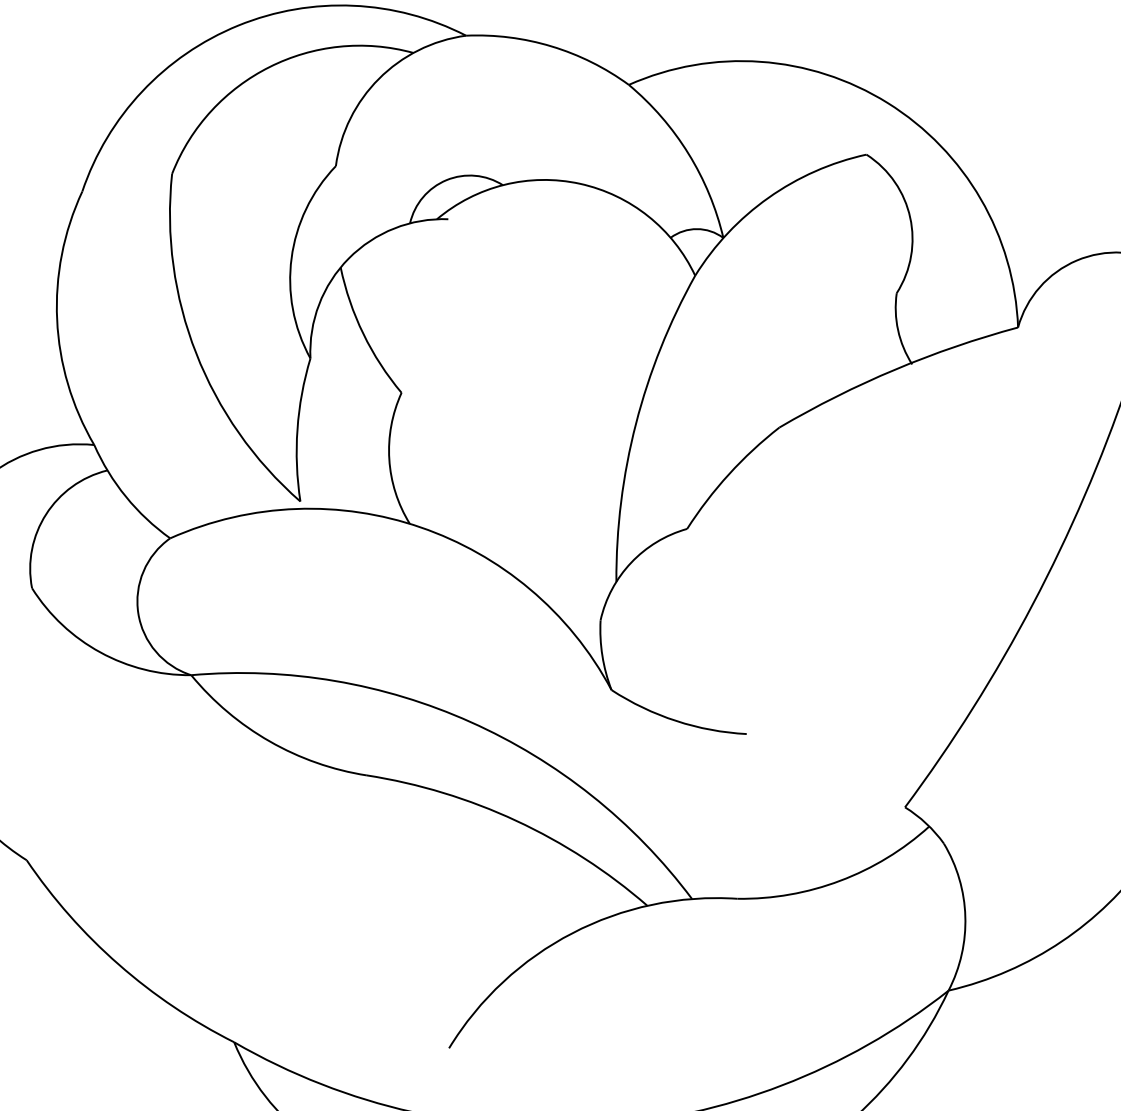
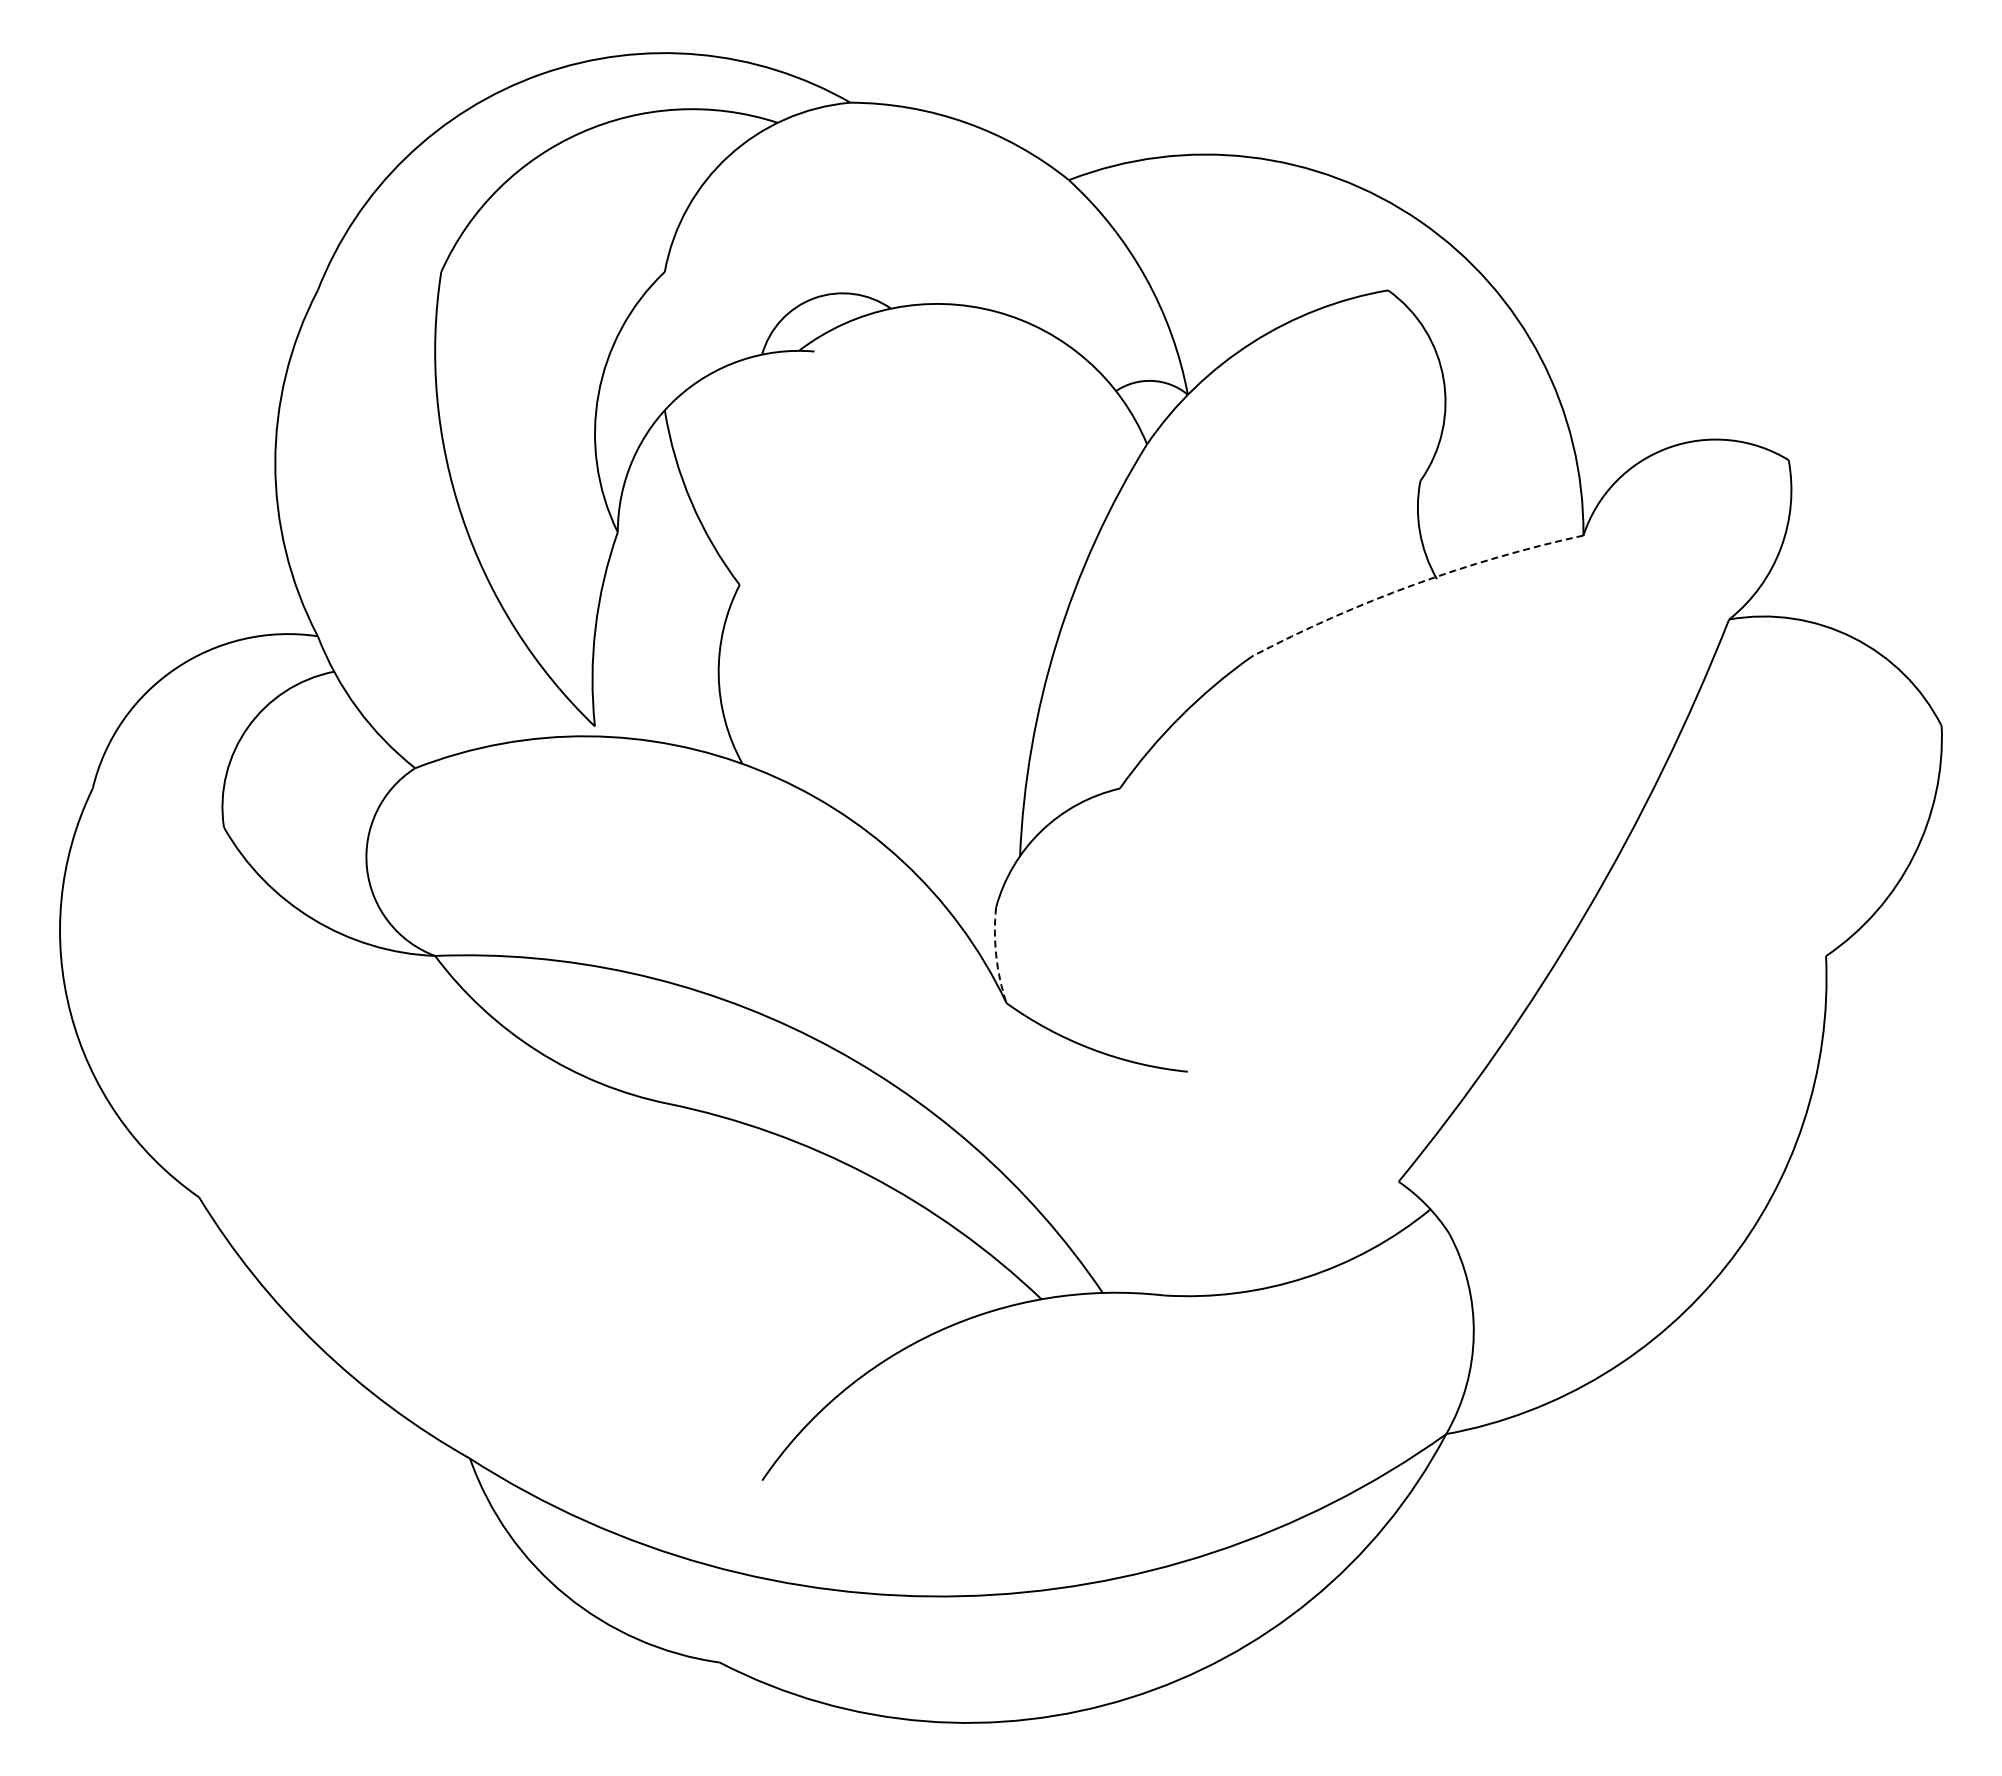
arc: (895, 369) -> (1413, 584), solid -> dashed
arc: (602, 655) -> (996, 955), solid -> dashed

